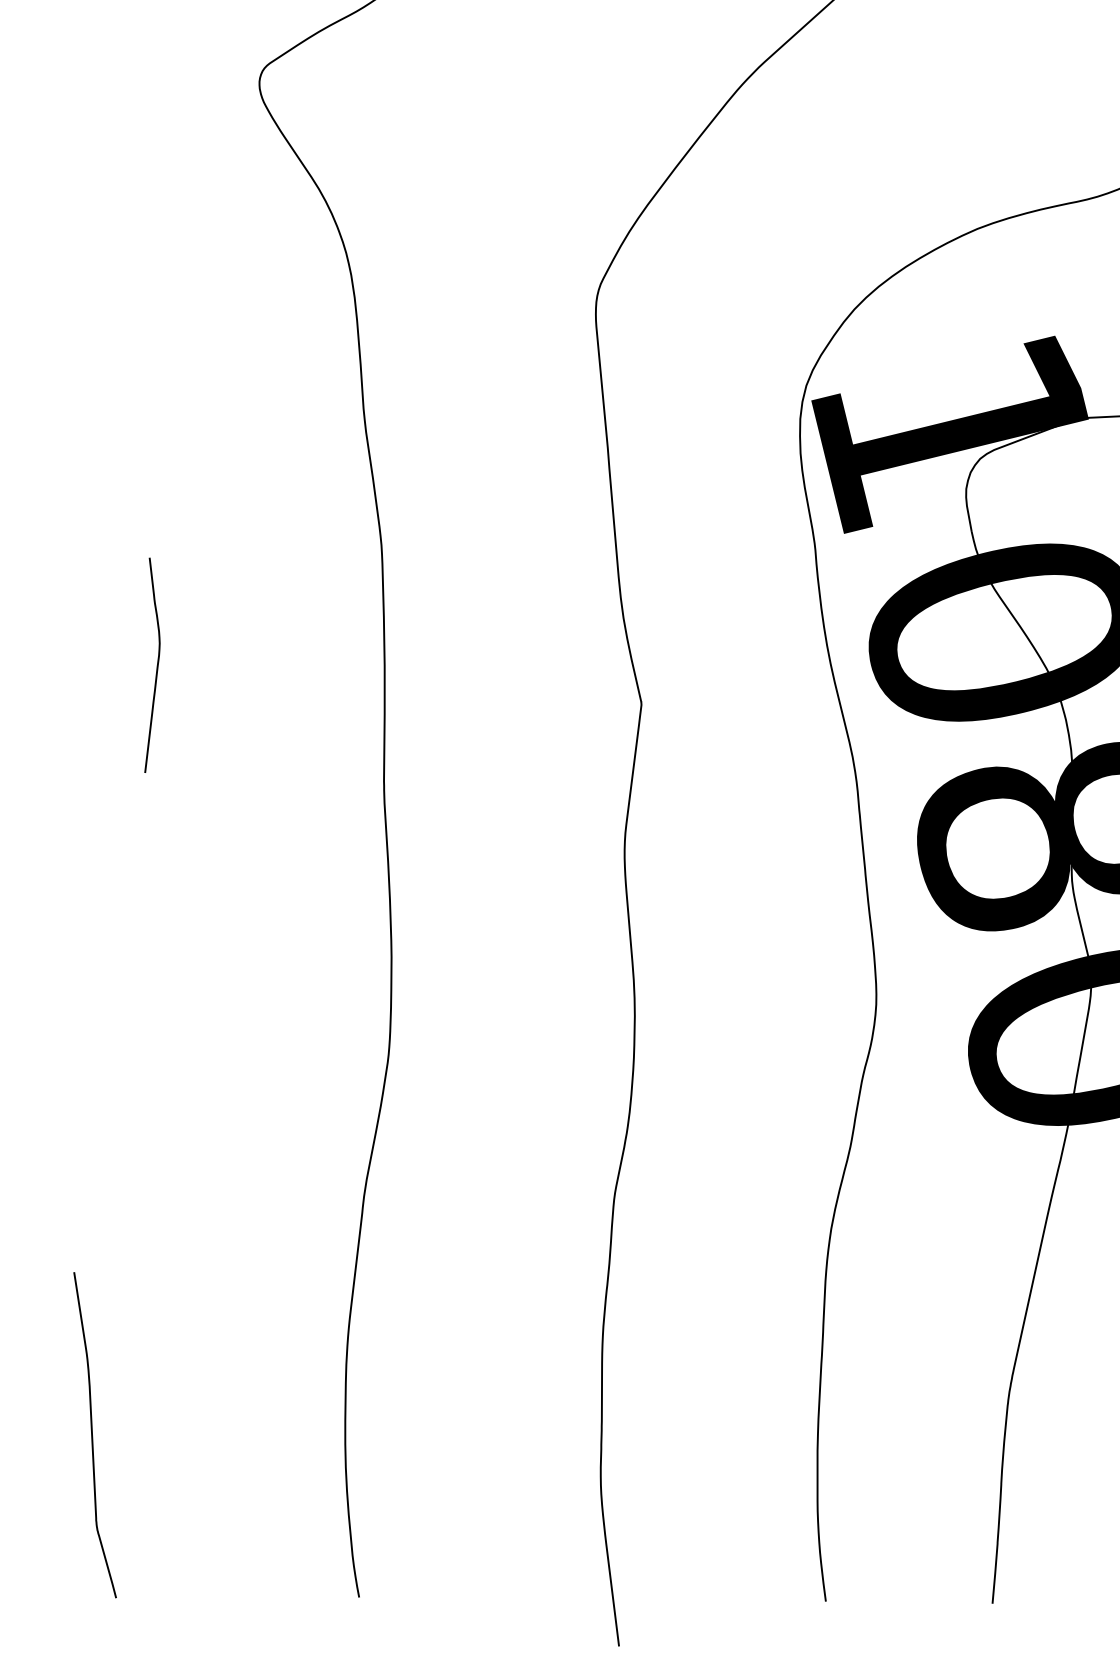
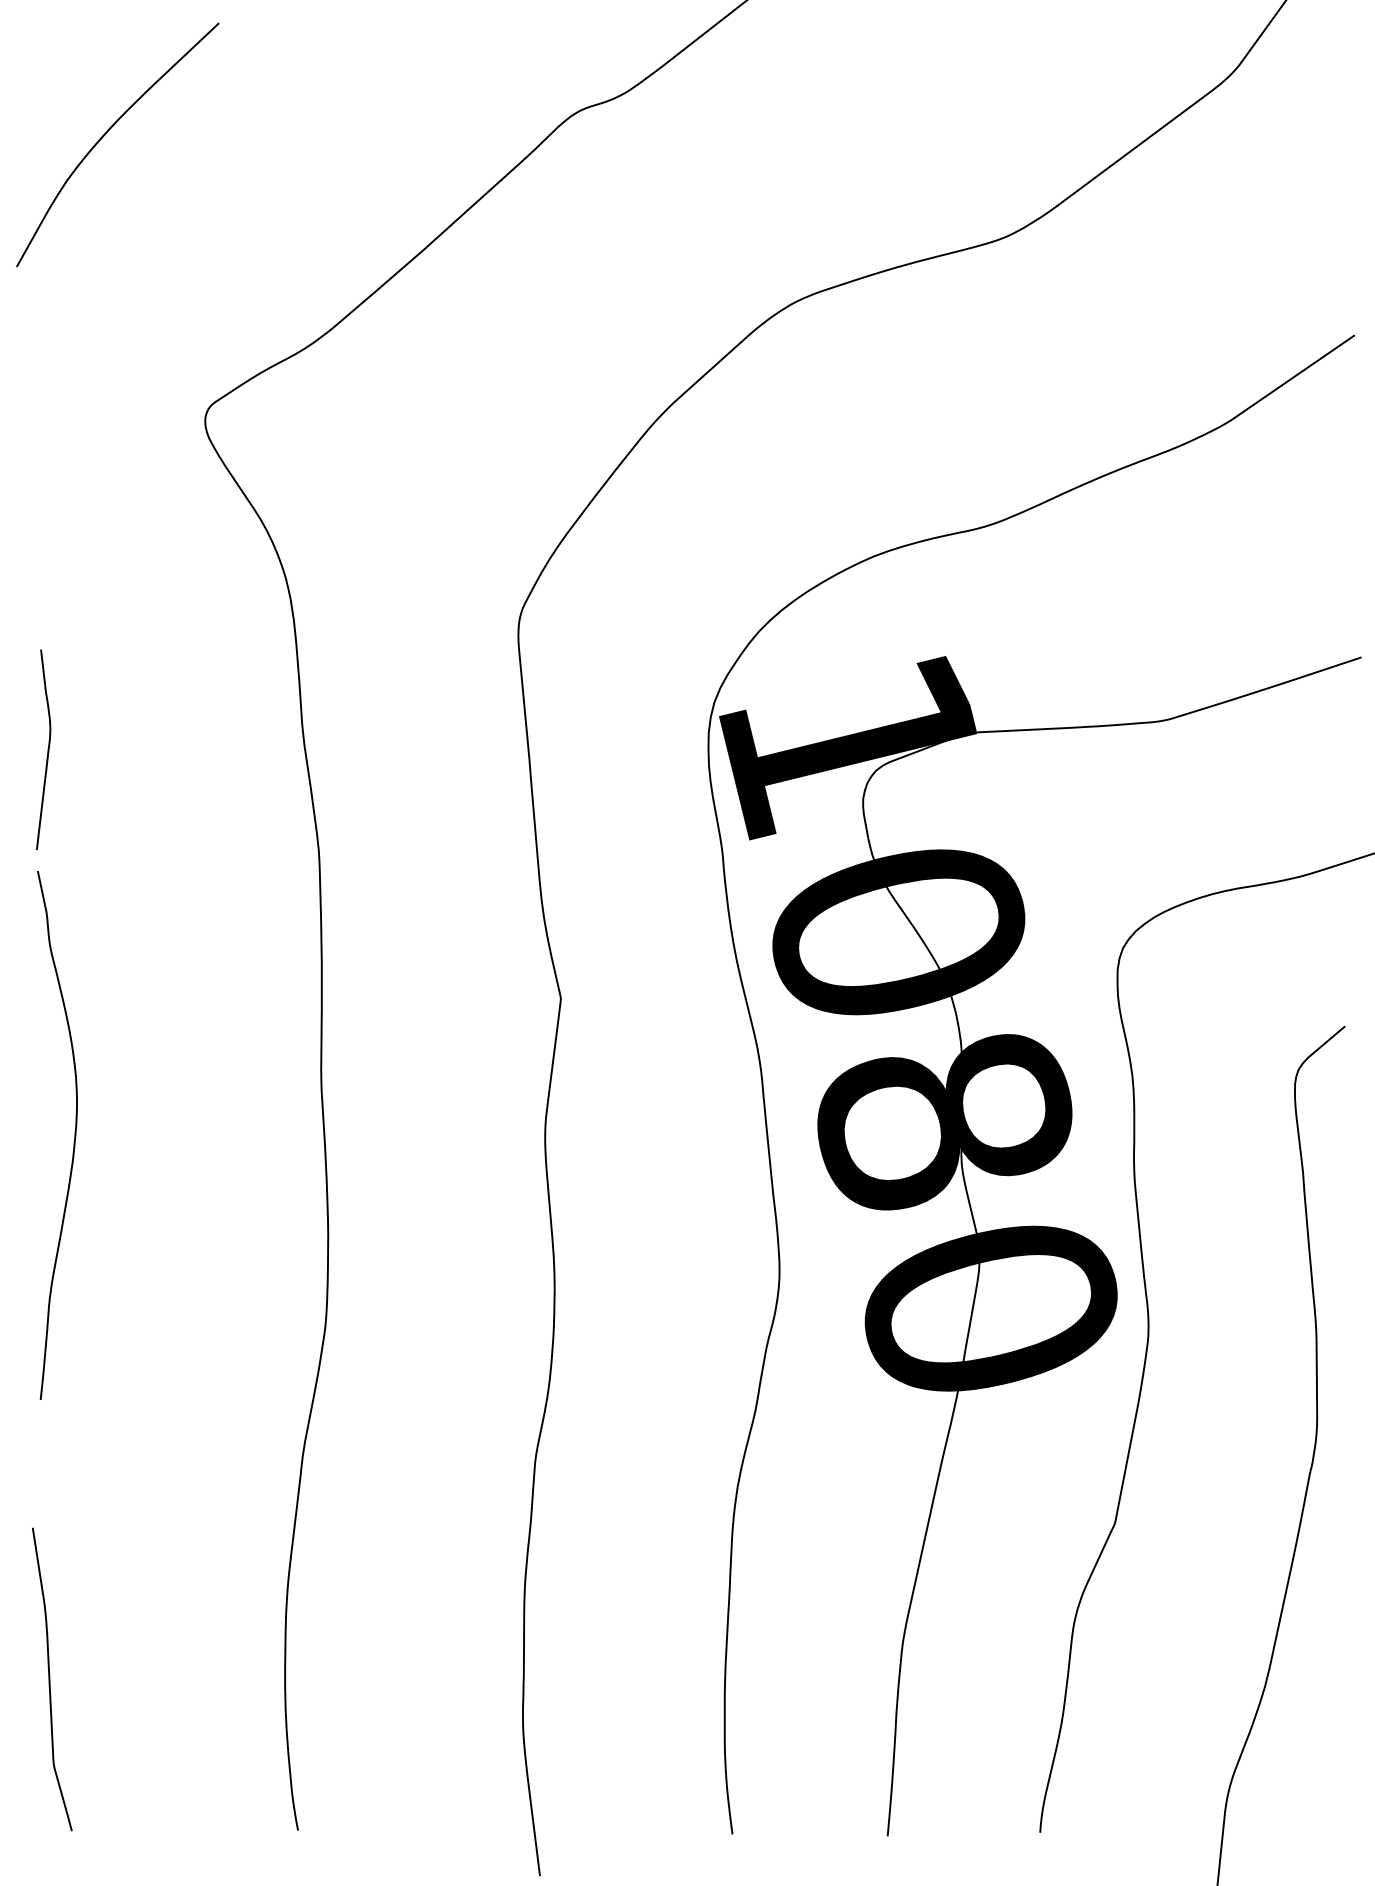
curve: (156, 665) -> (47, 749), moved
curve: (119, 850) -> (74, 1135), added

